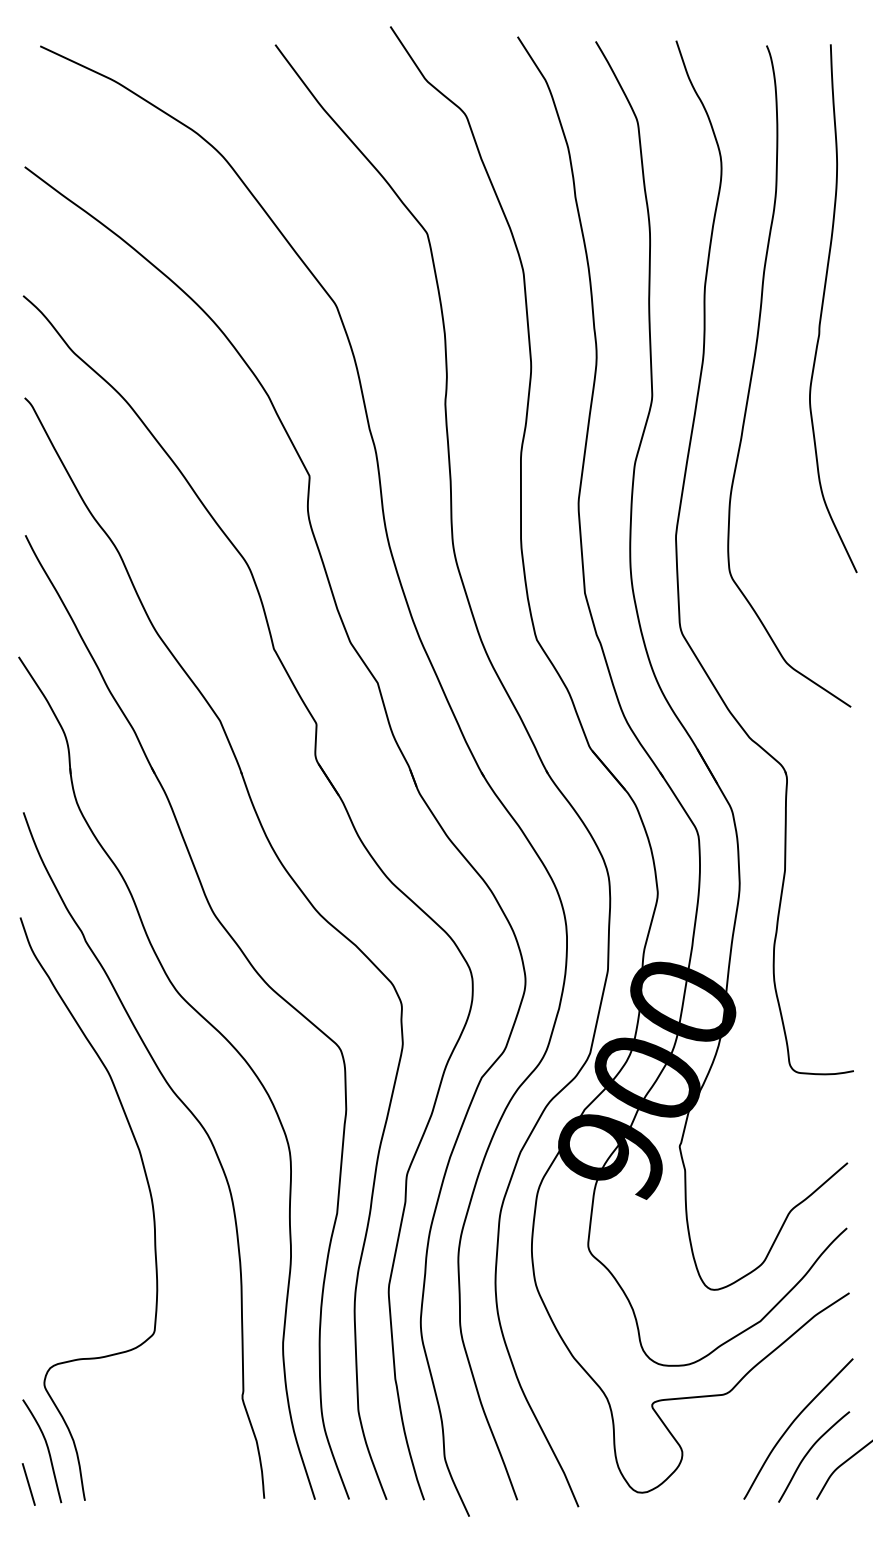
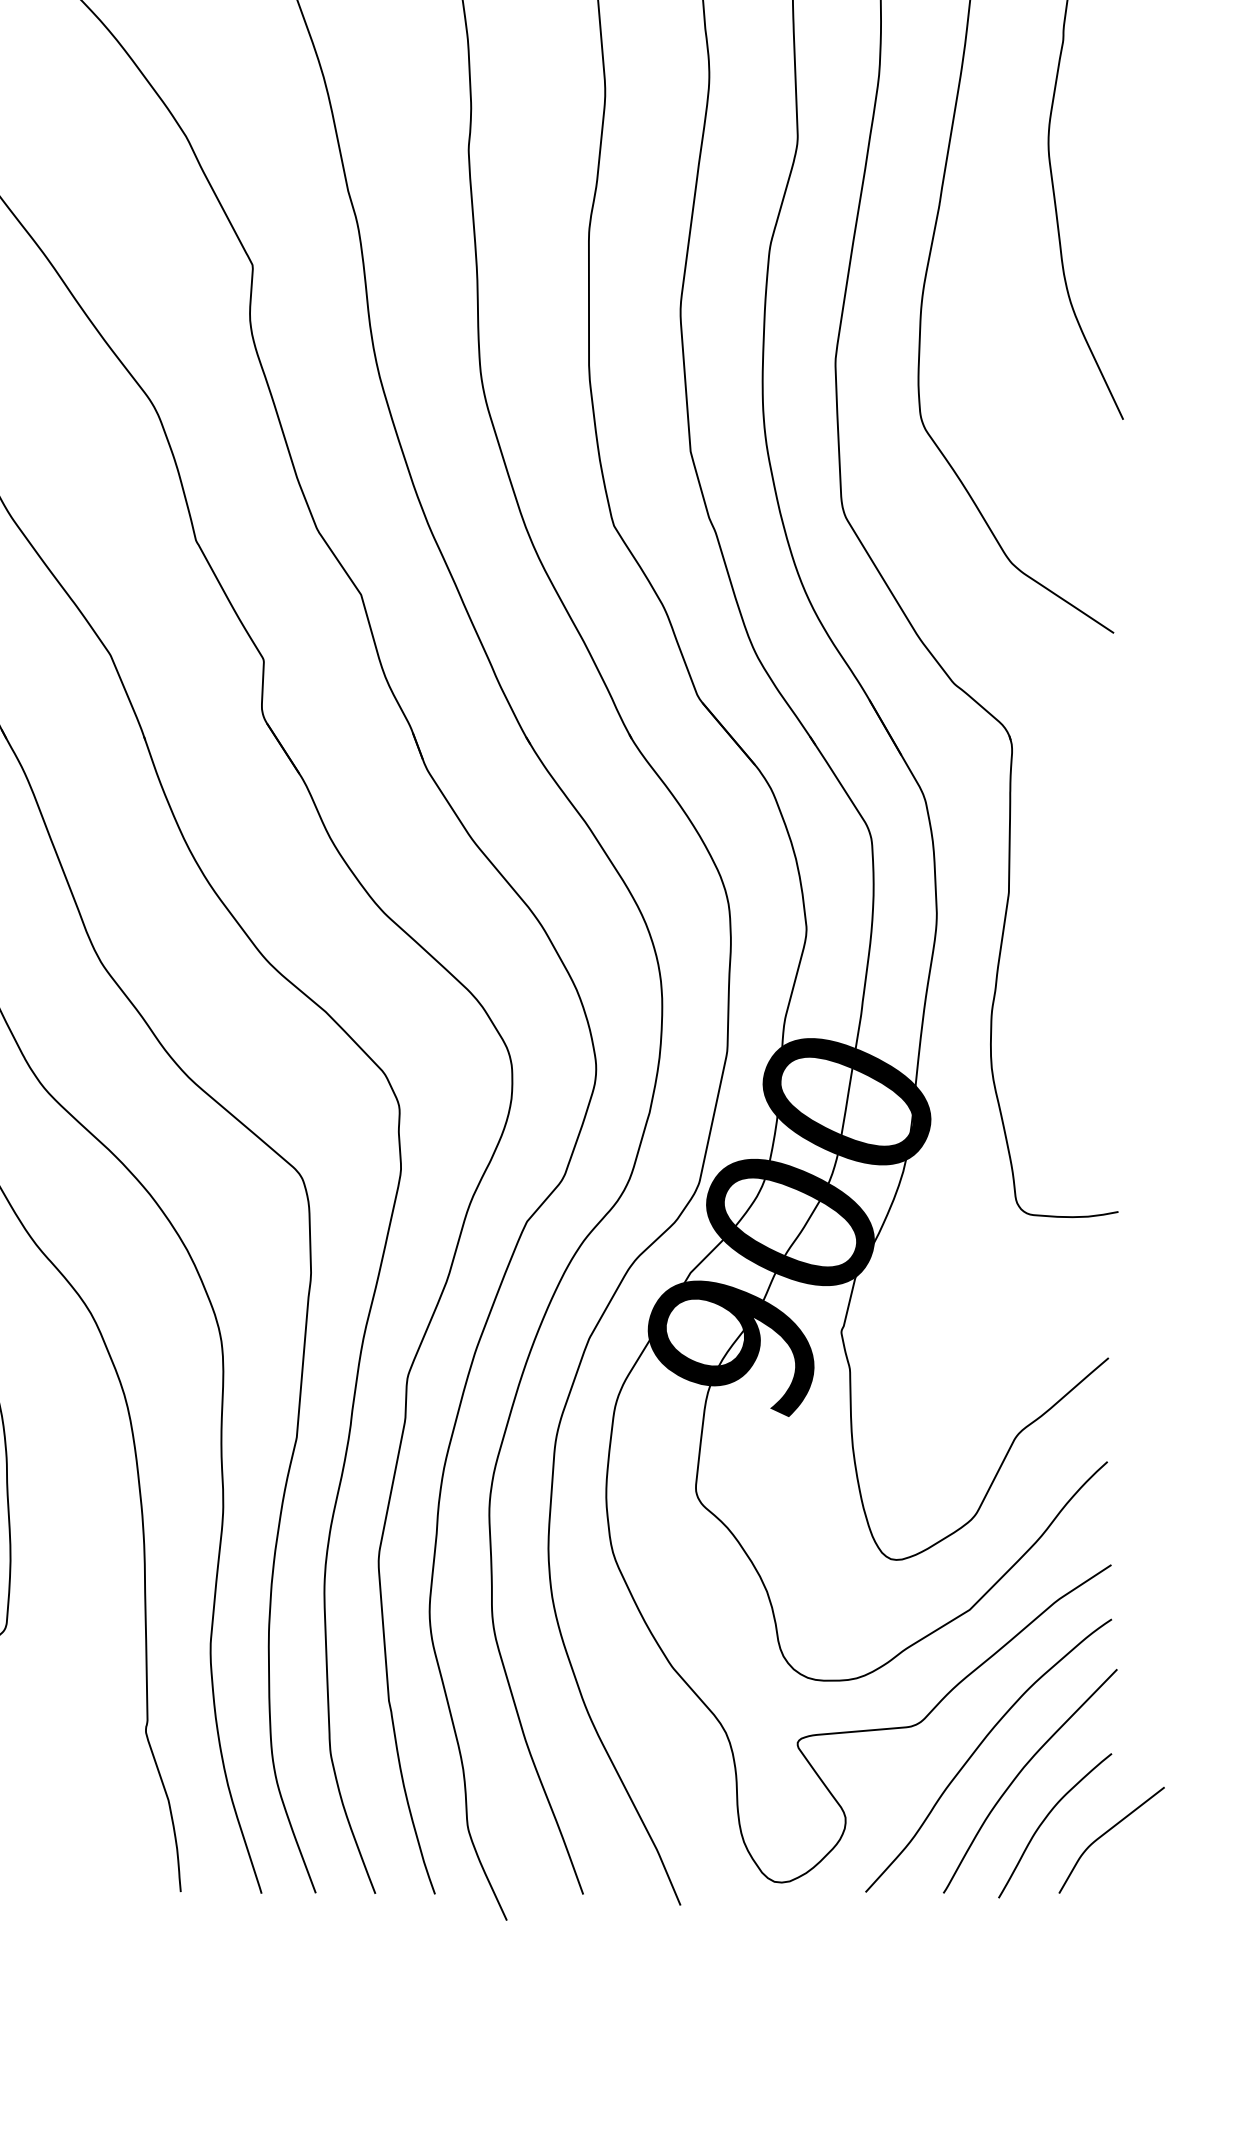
curve: (766, 1408) -> (979, 1748), added

